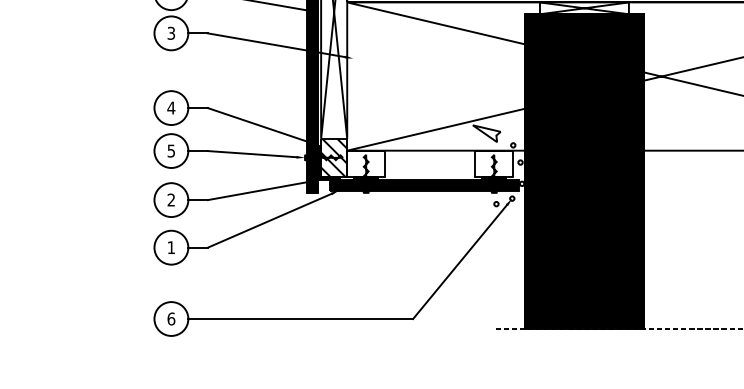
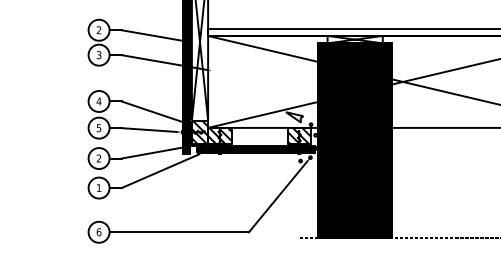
hatch: (365, 162) -> (219, 135), added
hatch: (494, 162) -> (299, 135), added

